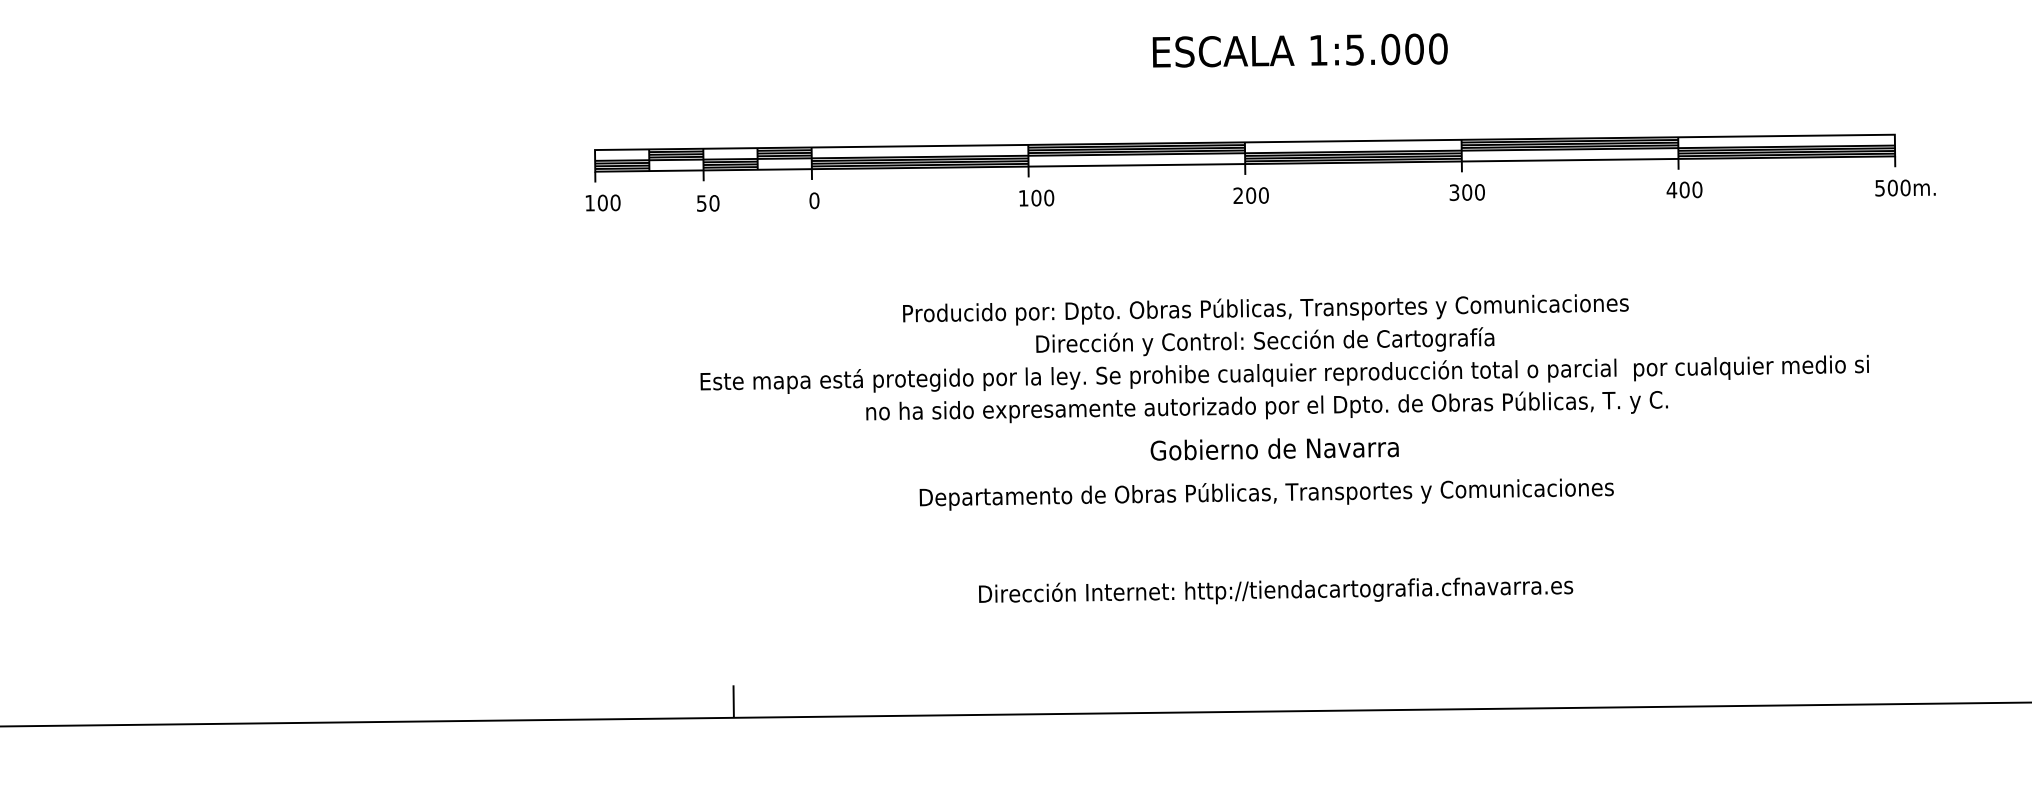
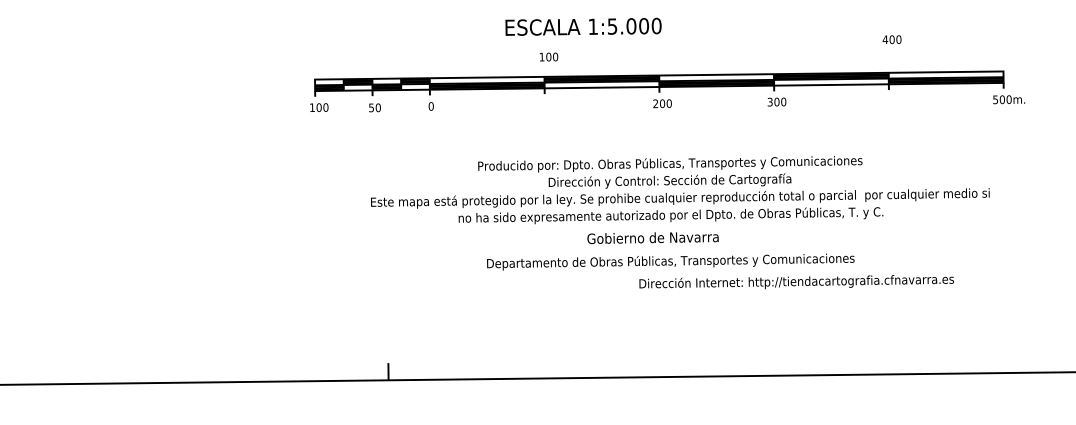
text: (1300, 49) -> (583, 26), moved
text: (1683, 189) -> (891, 39), moved
text: (1037, 197) -> (549, 56), moved
text: (1273, 450) -> (652, 238), moved
text: (1275, 591) -> (796, 282), moved

